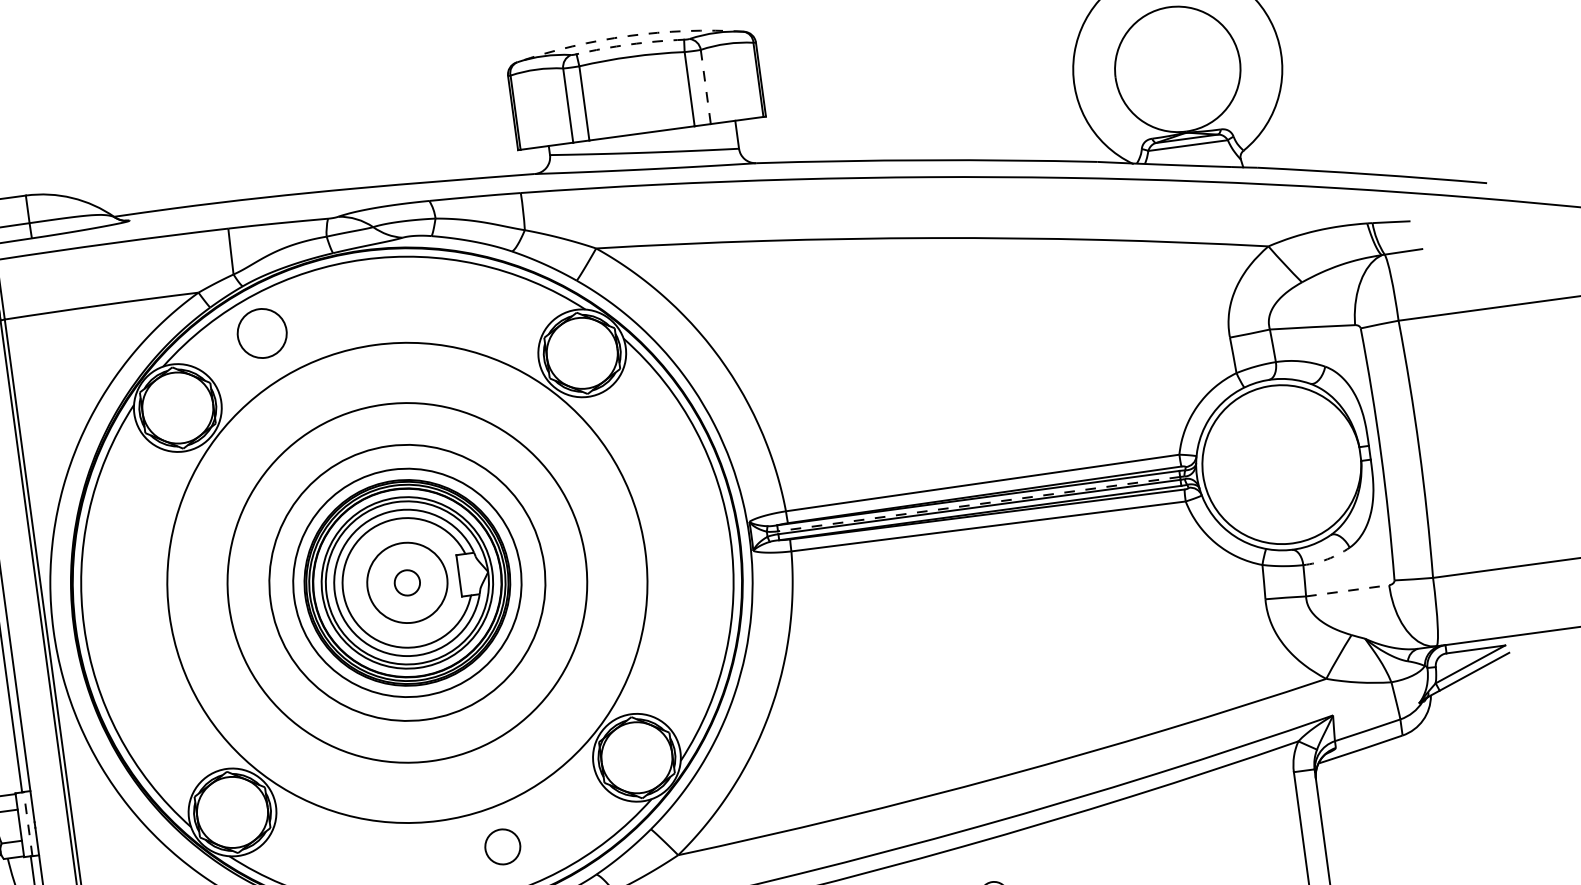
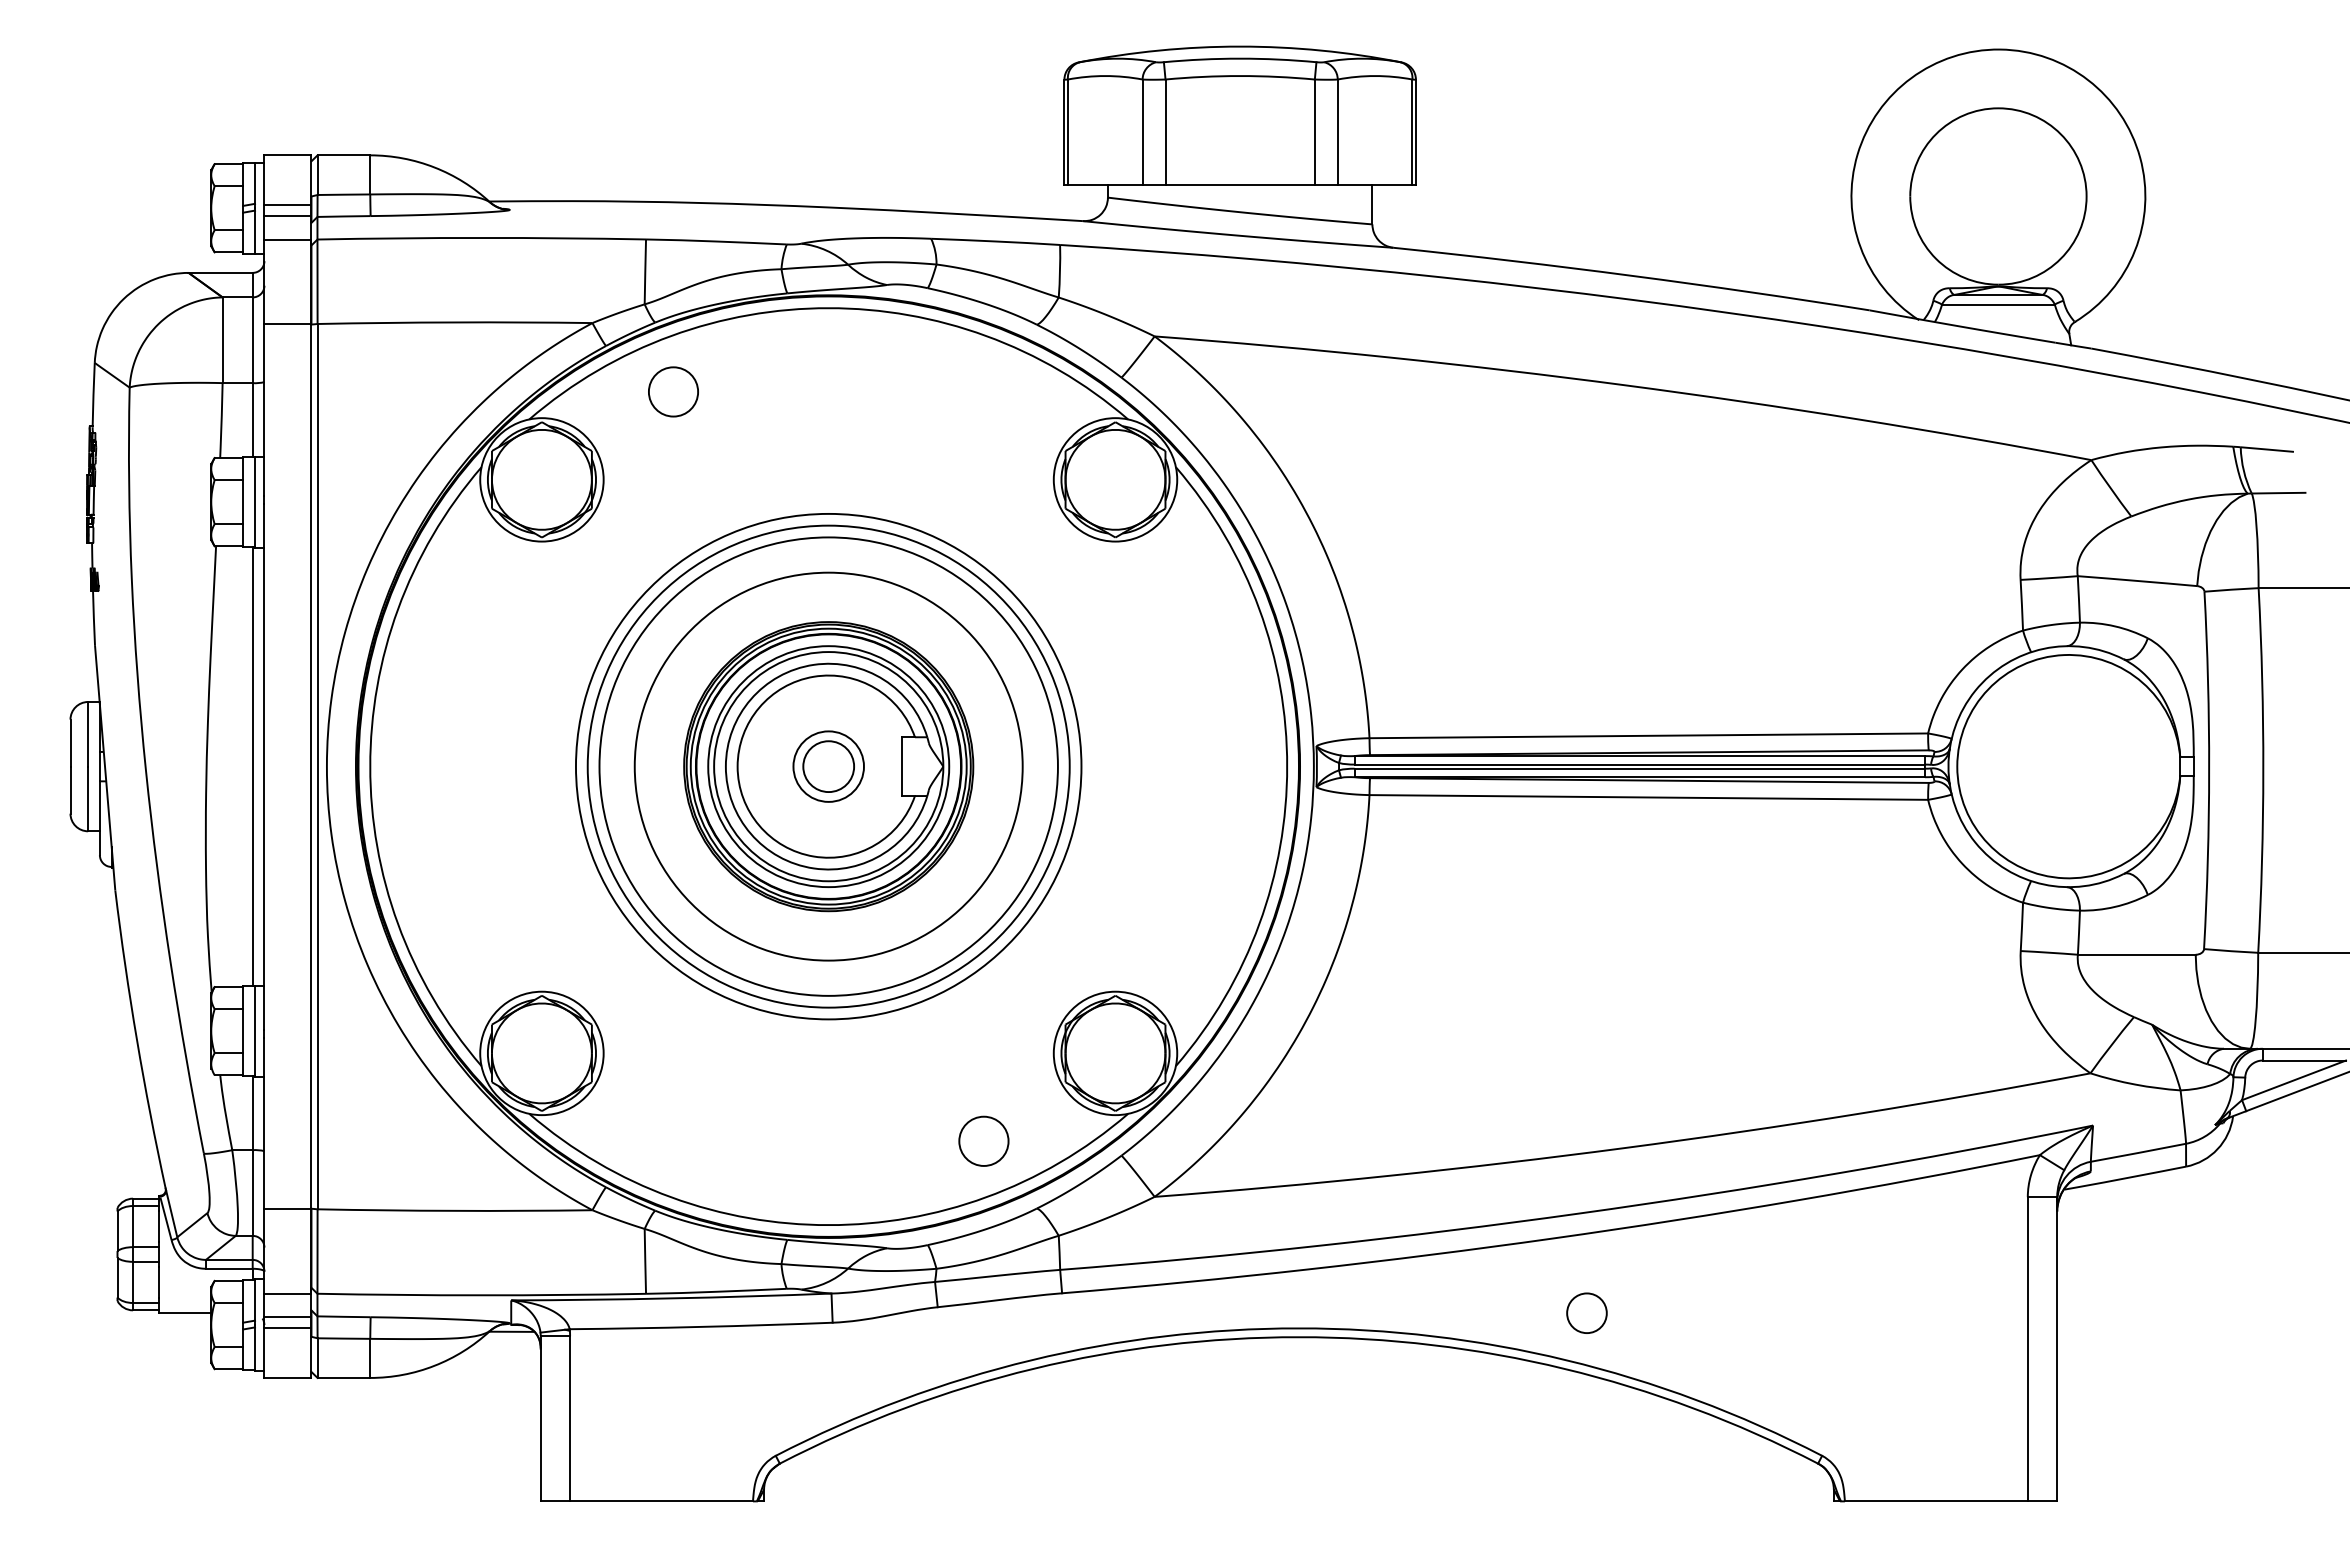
arc: (629, 35) -> (1240, 46), dashed -> solid
arc: (630, 44) -> (1240, 58), dashed -> solid
line: (705, 87) -> (1337, 132), dashed -> solid
circle: (262, 333) -> (673, 391), size x0.71
line: (978, 504) -> (1639, 764), dashed -> solid
arc: (1327, 558) -> (2114, 906), dashed -> solid
circle: (407, 582) -> (828, 766), size x0.62
circle: (407, 582) -> (828, 766), size x0.71
circle: (407, 582) -> (828, 766), size x1.43
circle: (407, 582) -> (828, 766), size x1.43
line: (1347, 590) -> (2136, 954), dashed -> solid
line: (28, 824) -> (255, 1031), dashed -> solid
circle: (502, 846) -> (983, 1140), moved

